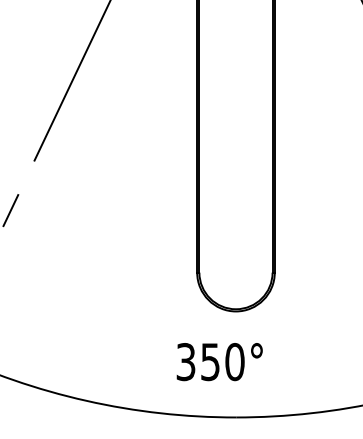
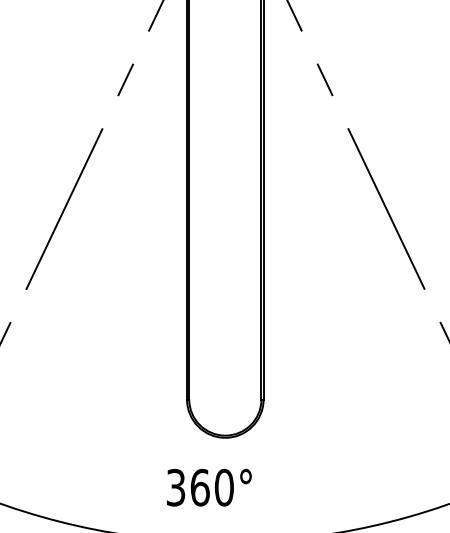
text: (209, 361) -> (199, 487), 350° -> 360°

